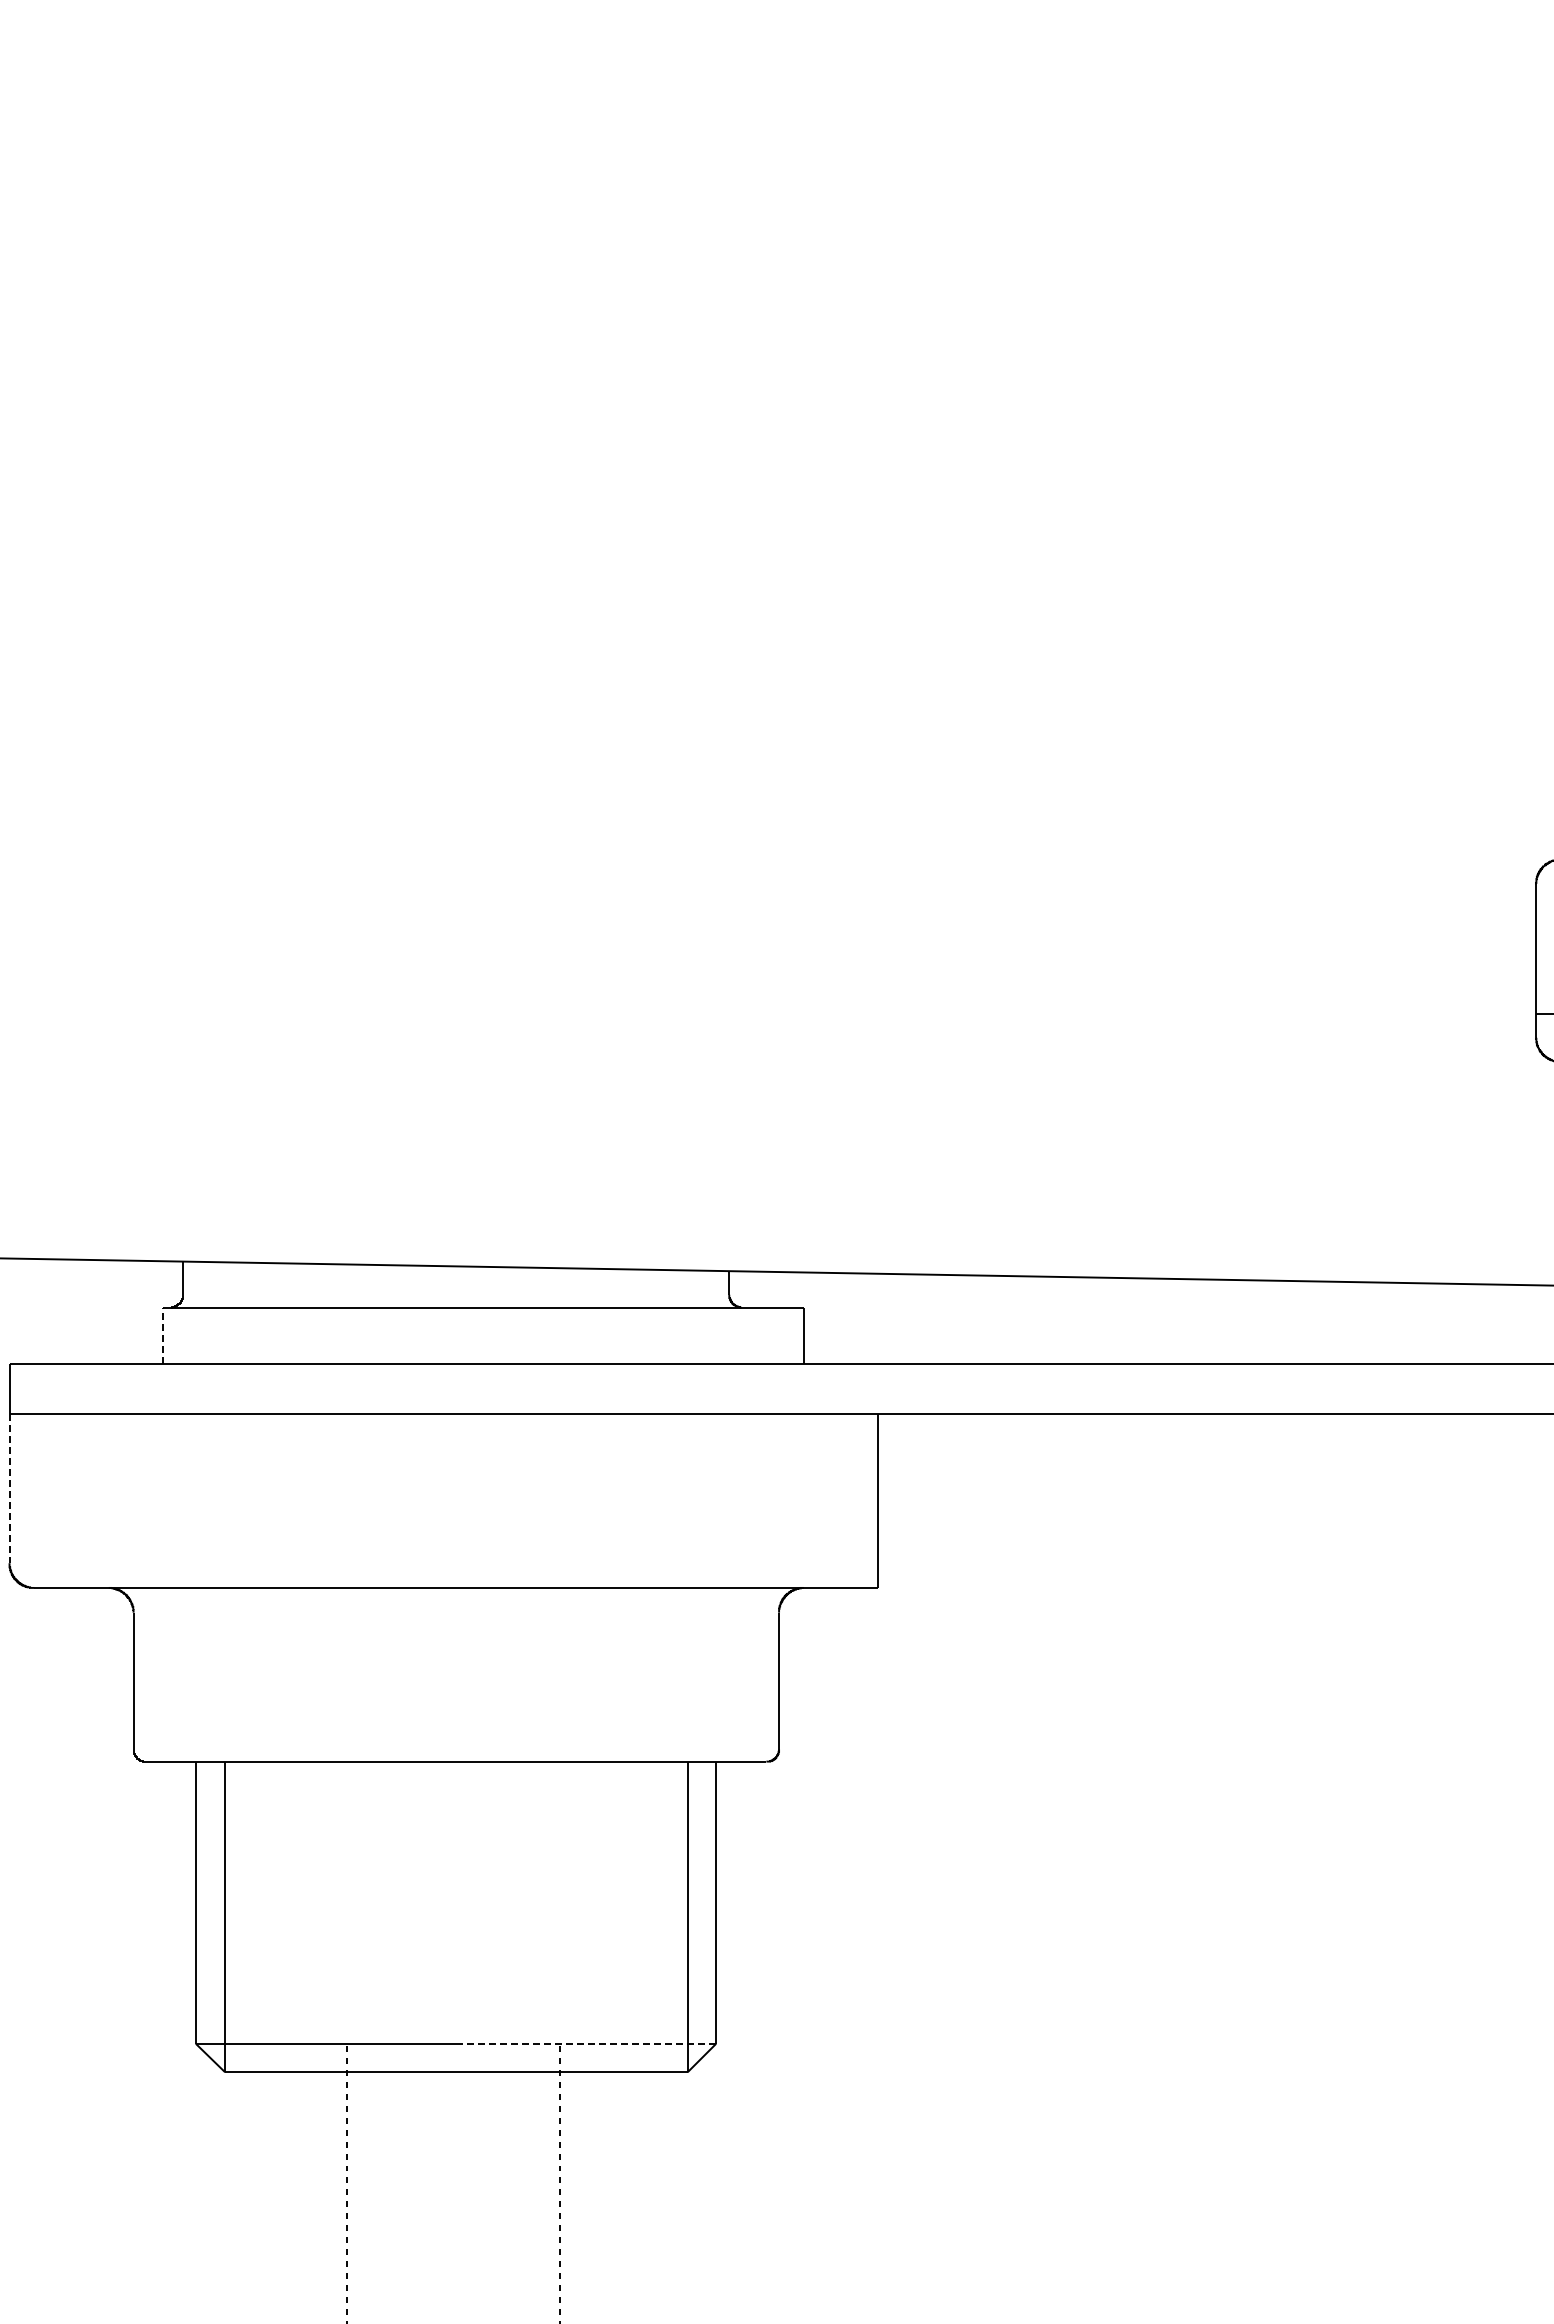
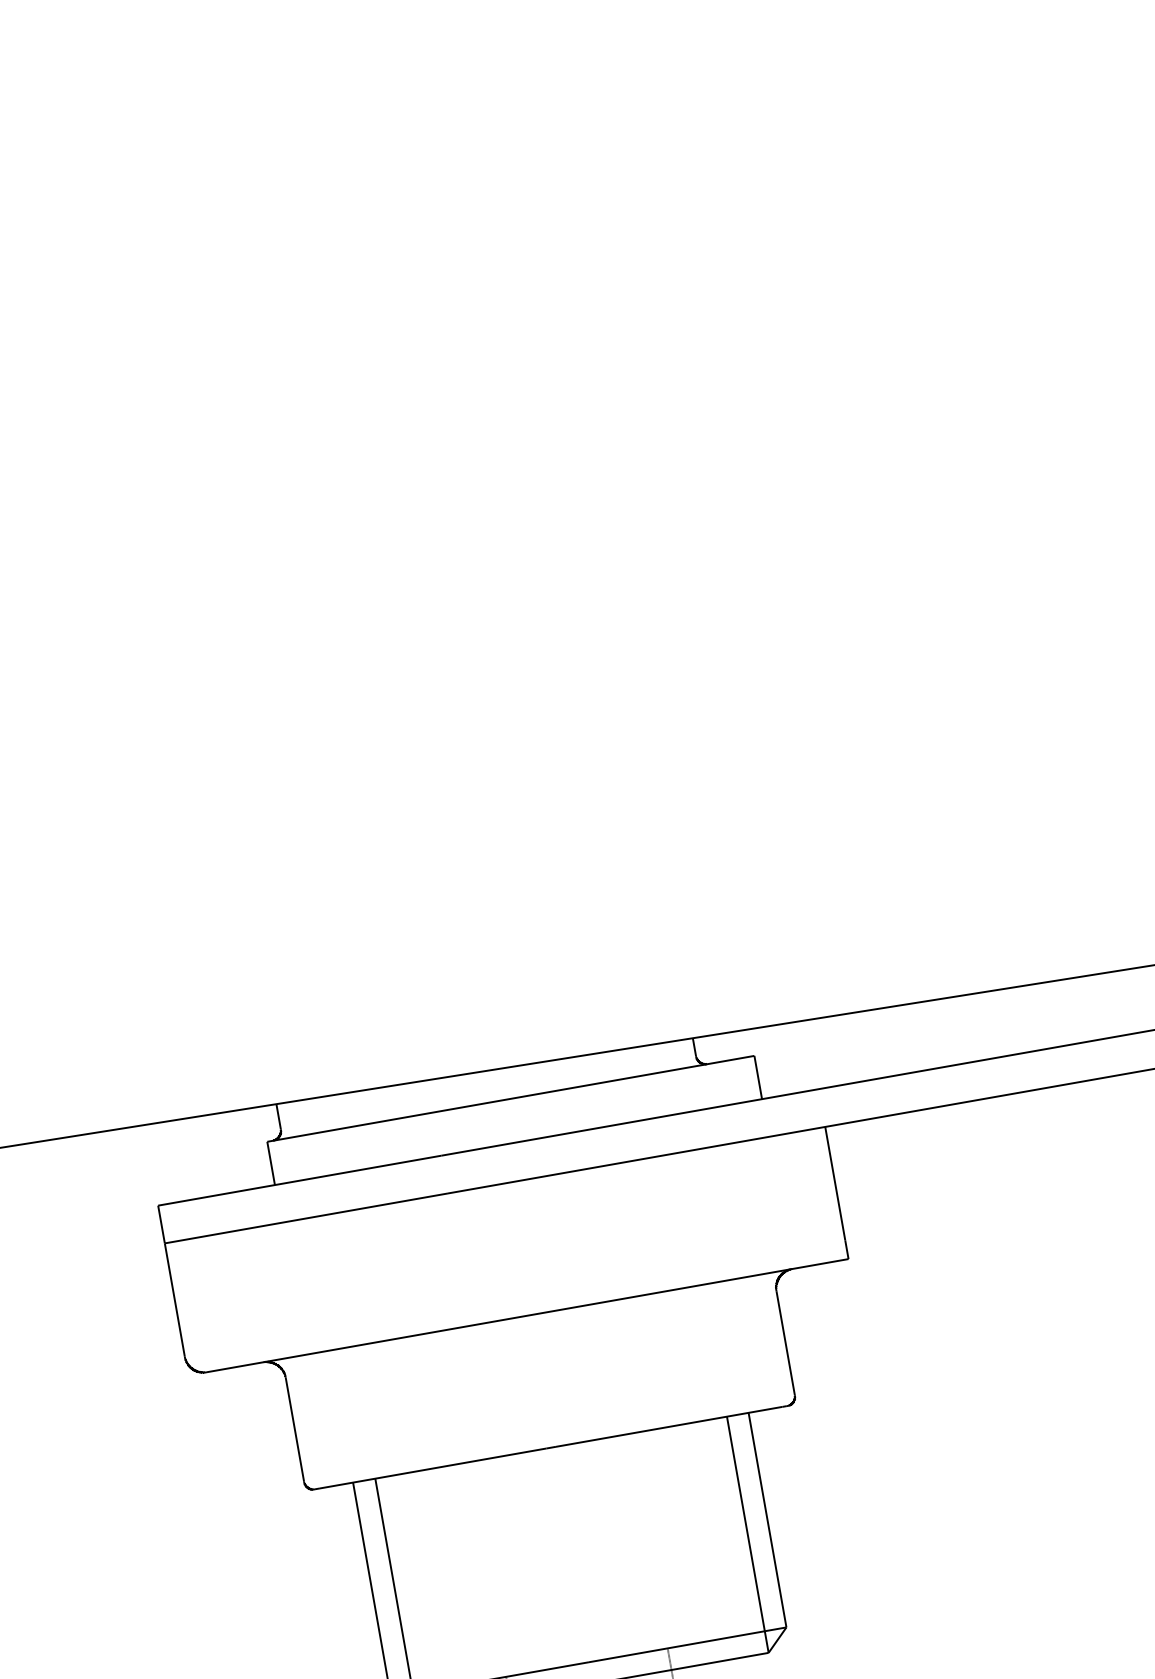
line: (163, 1335) -> (271, 1162), dashed -> solid
line: (9, 1488) -> (174, 1299), dashed -> solid
line: (586, 2043) -> (687, 1644), dashed -> solid

